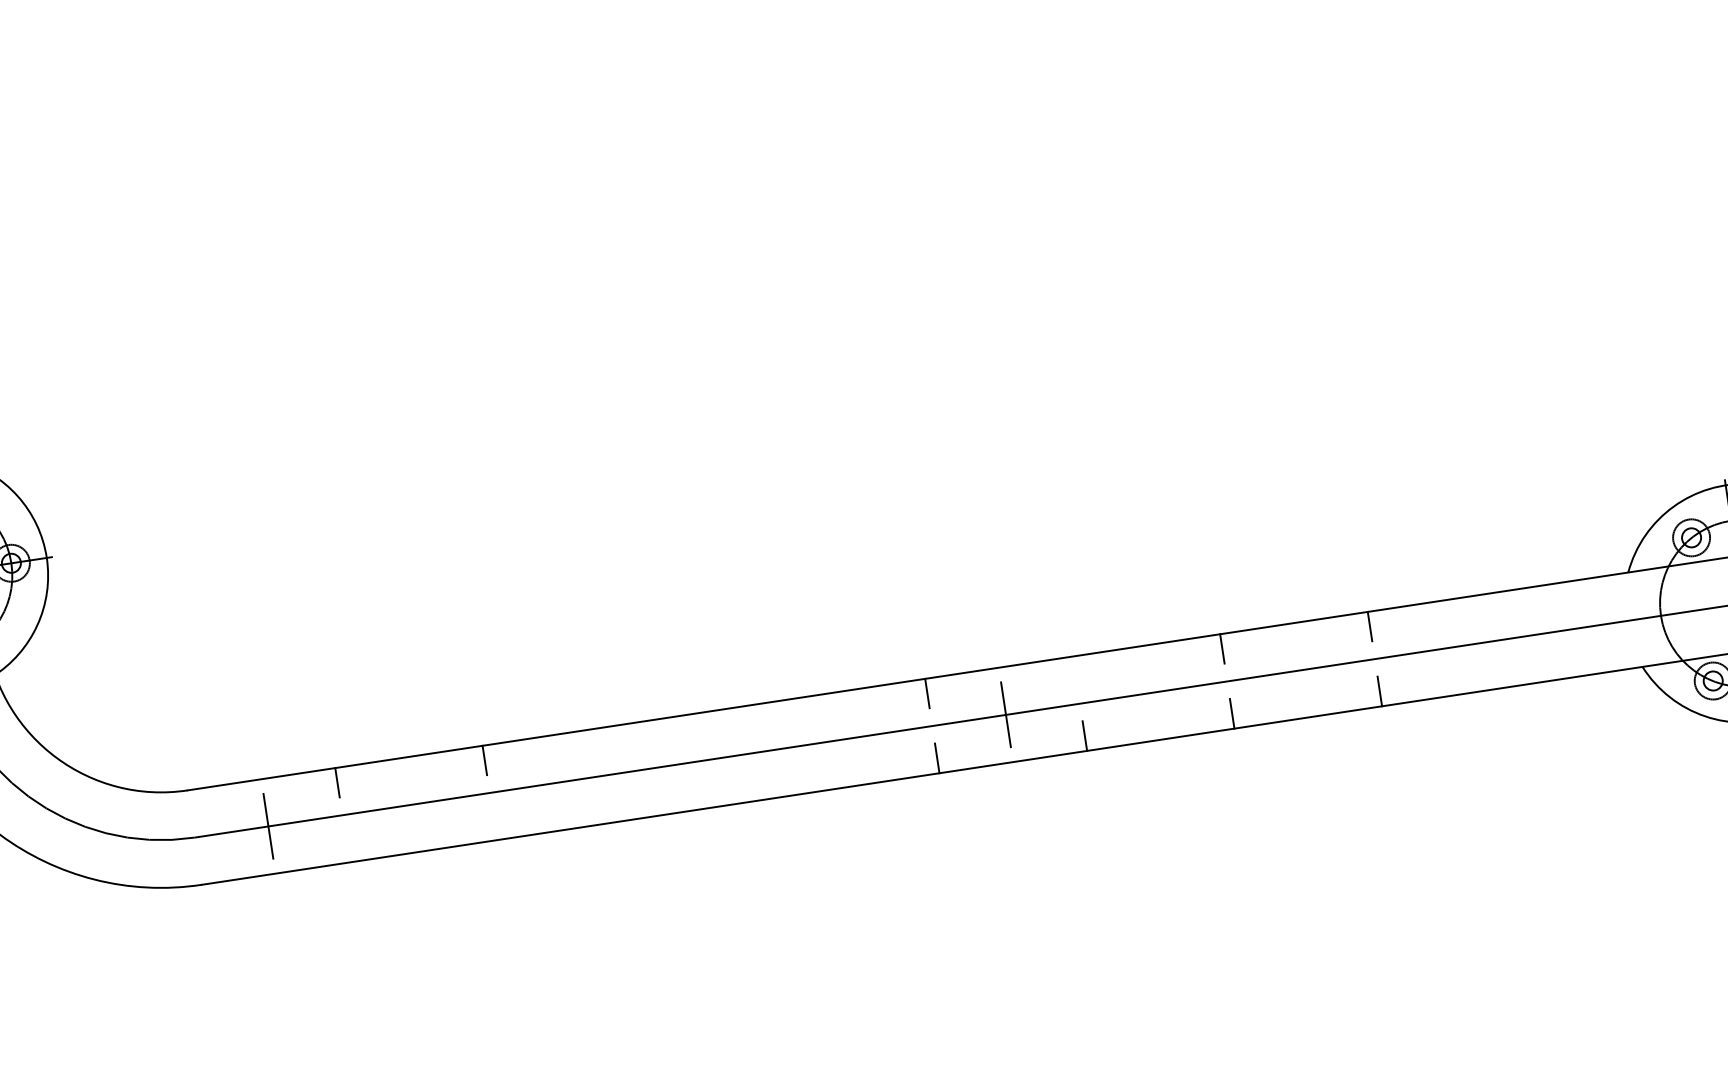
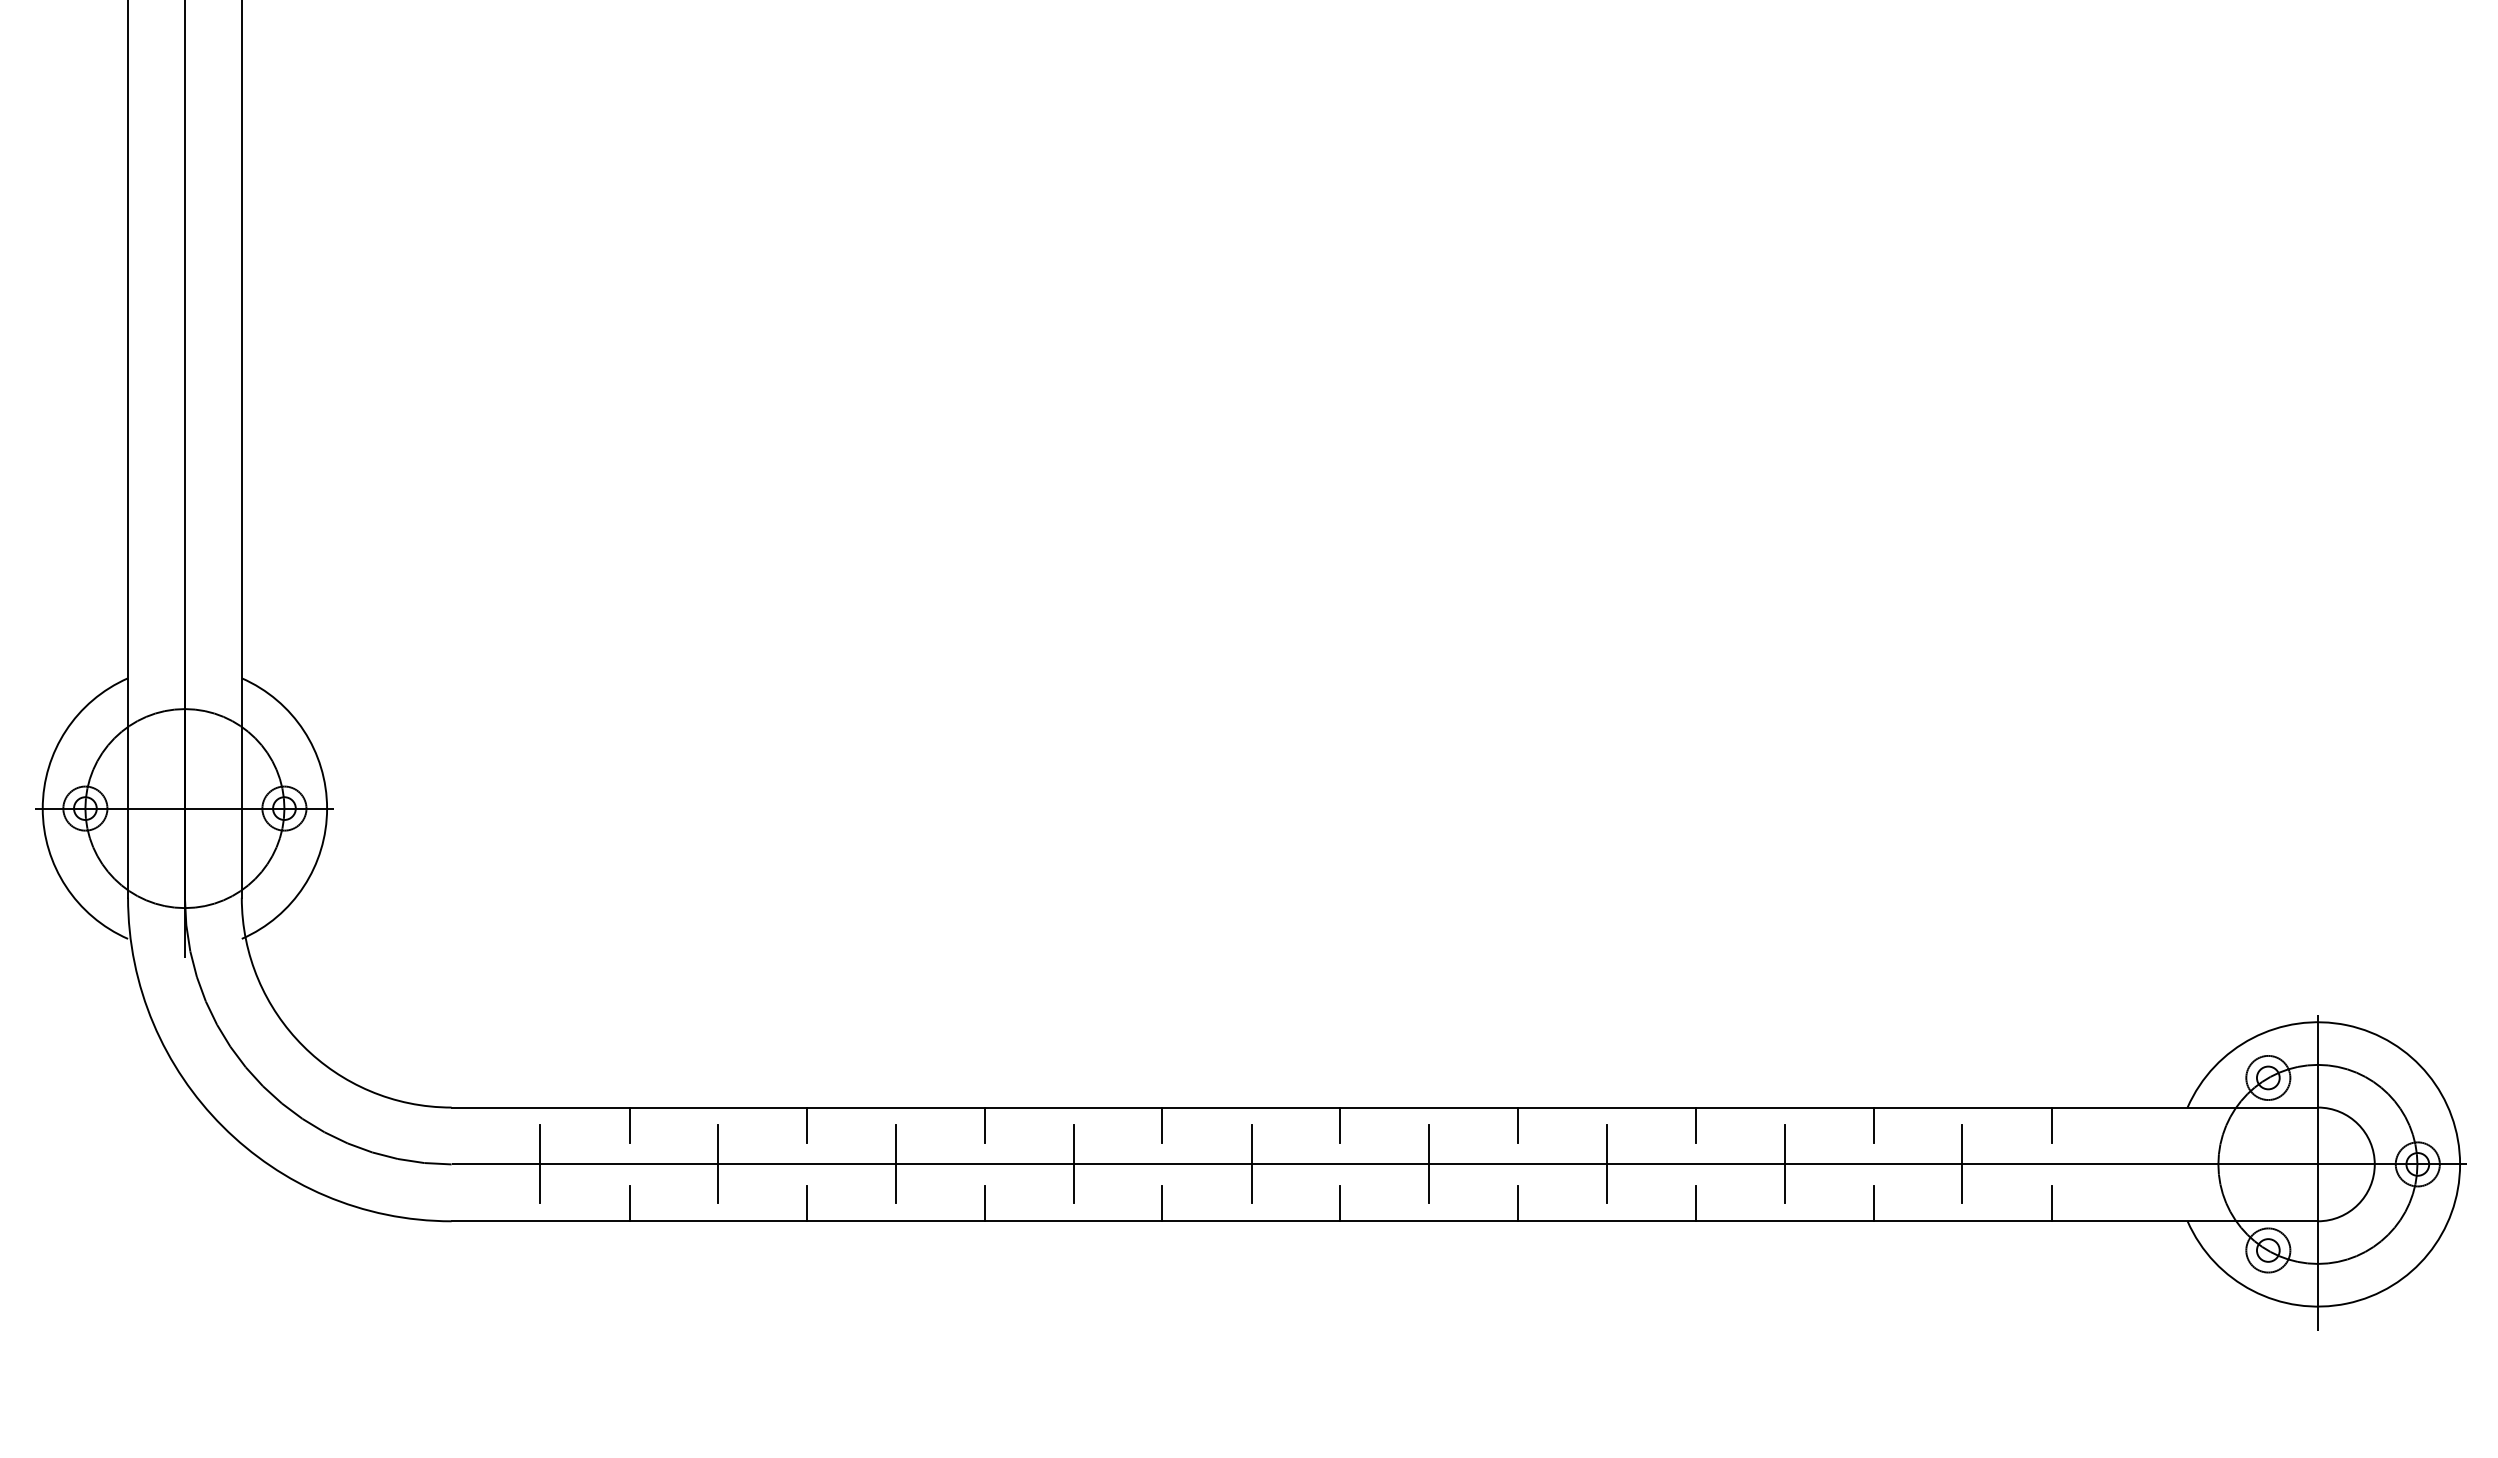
line: (1517, 603) -> (2051, 1124), added
line: (1448, 648) -> (1962, 1164), added
line: (1527, 669) -> (2051, 1203), added
line: (1075, 670) -> (1518, 1124), added
line: (1300, 670) -> (1784, 1164), added
line: (1154, 692) -> (1607, 1164), added
line: (779, 715) -> (1162, 1124), added
line: (632, 737) -> (984, 1124), added
line: (858, 737) -> (1251, 1164), added
line: (710, 759) -> (1073, 1164), added
line: (789, 780) -> (1162, 1203), added
line: (563, 781) -> (895, 1164), added
line: (641, 803) -> (984, 1203), added
line: (416, 804) -> (718, 1164), added
line: (495, 825) -> (807, 1203), added
line: (347, 847) -> (629, 1203), added

